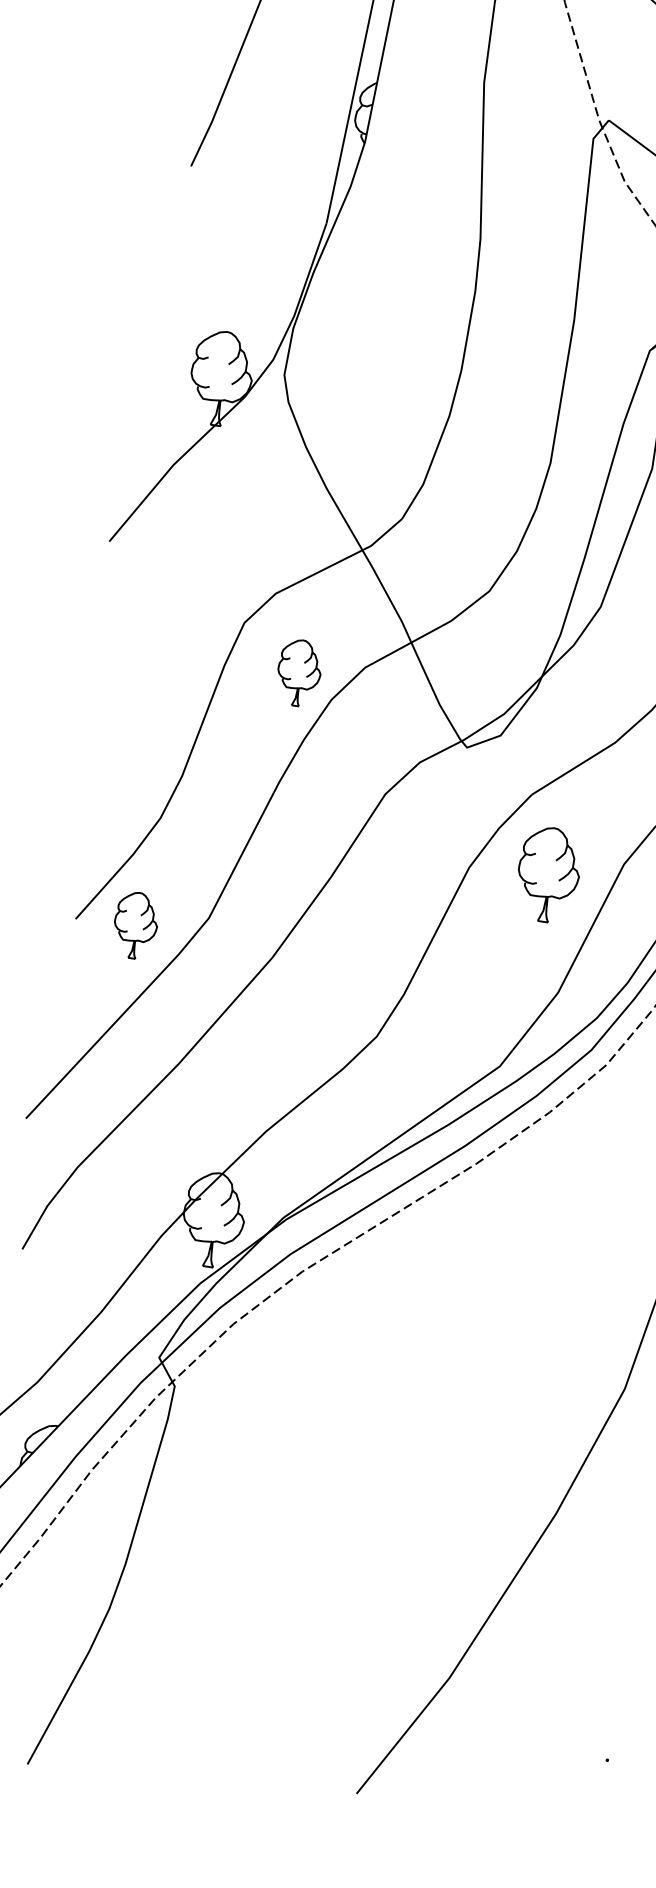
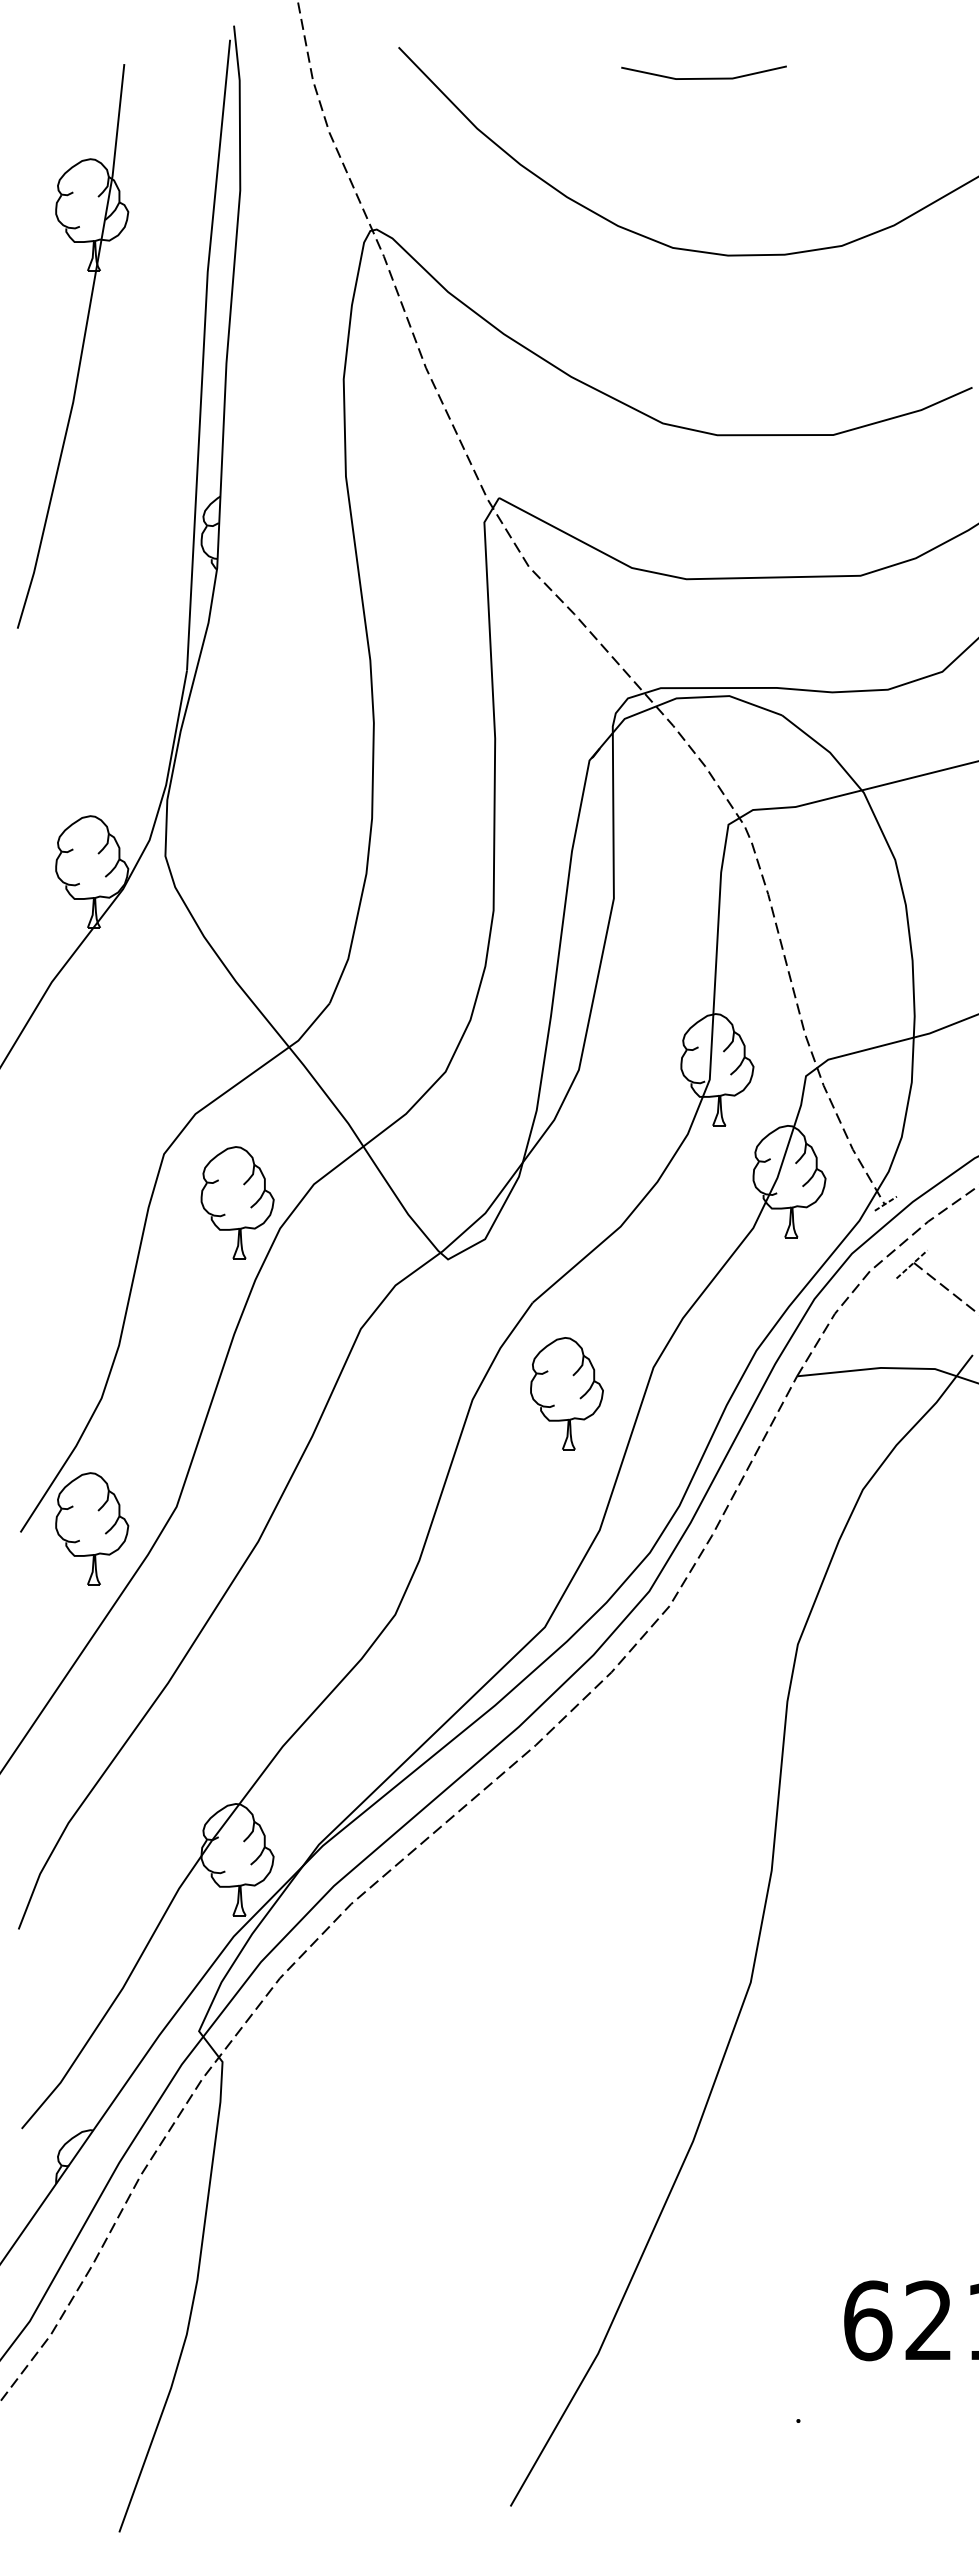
part: (299, 672) -> (237, 1202), size x1.43
part: (136, 925) -> (92, 1528), size x1.43

